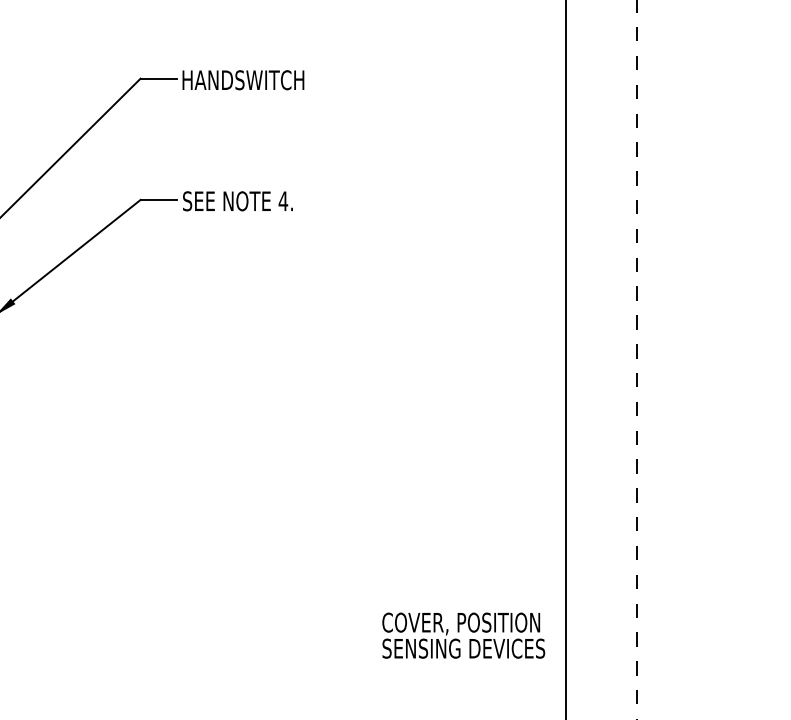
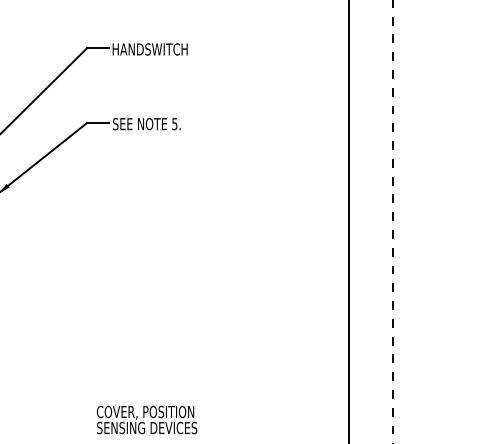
text: (282, 201) -> (174, 124), 4. -> 5.
text: (464, 634) -> (147, 419), moved

